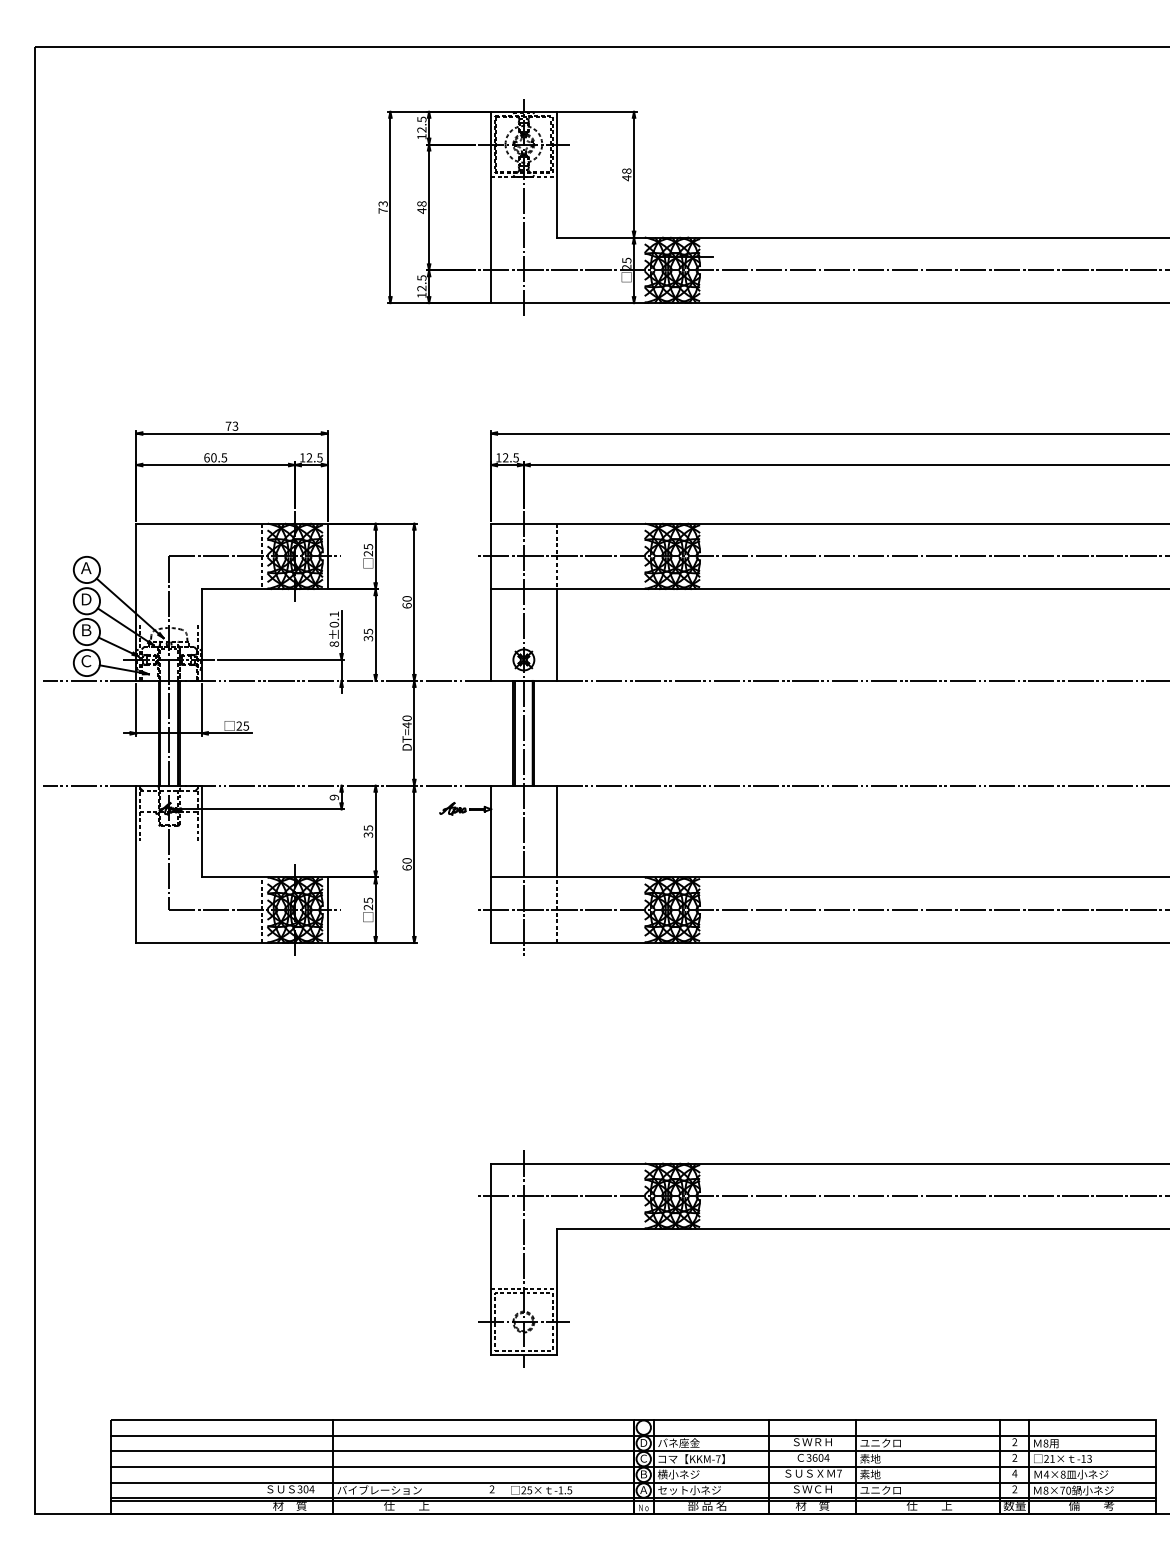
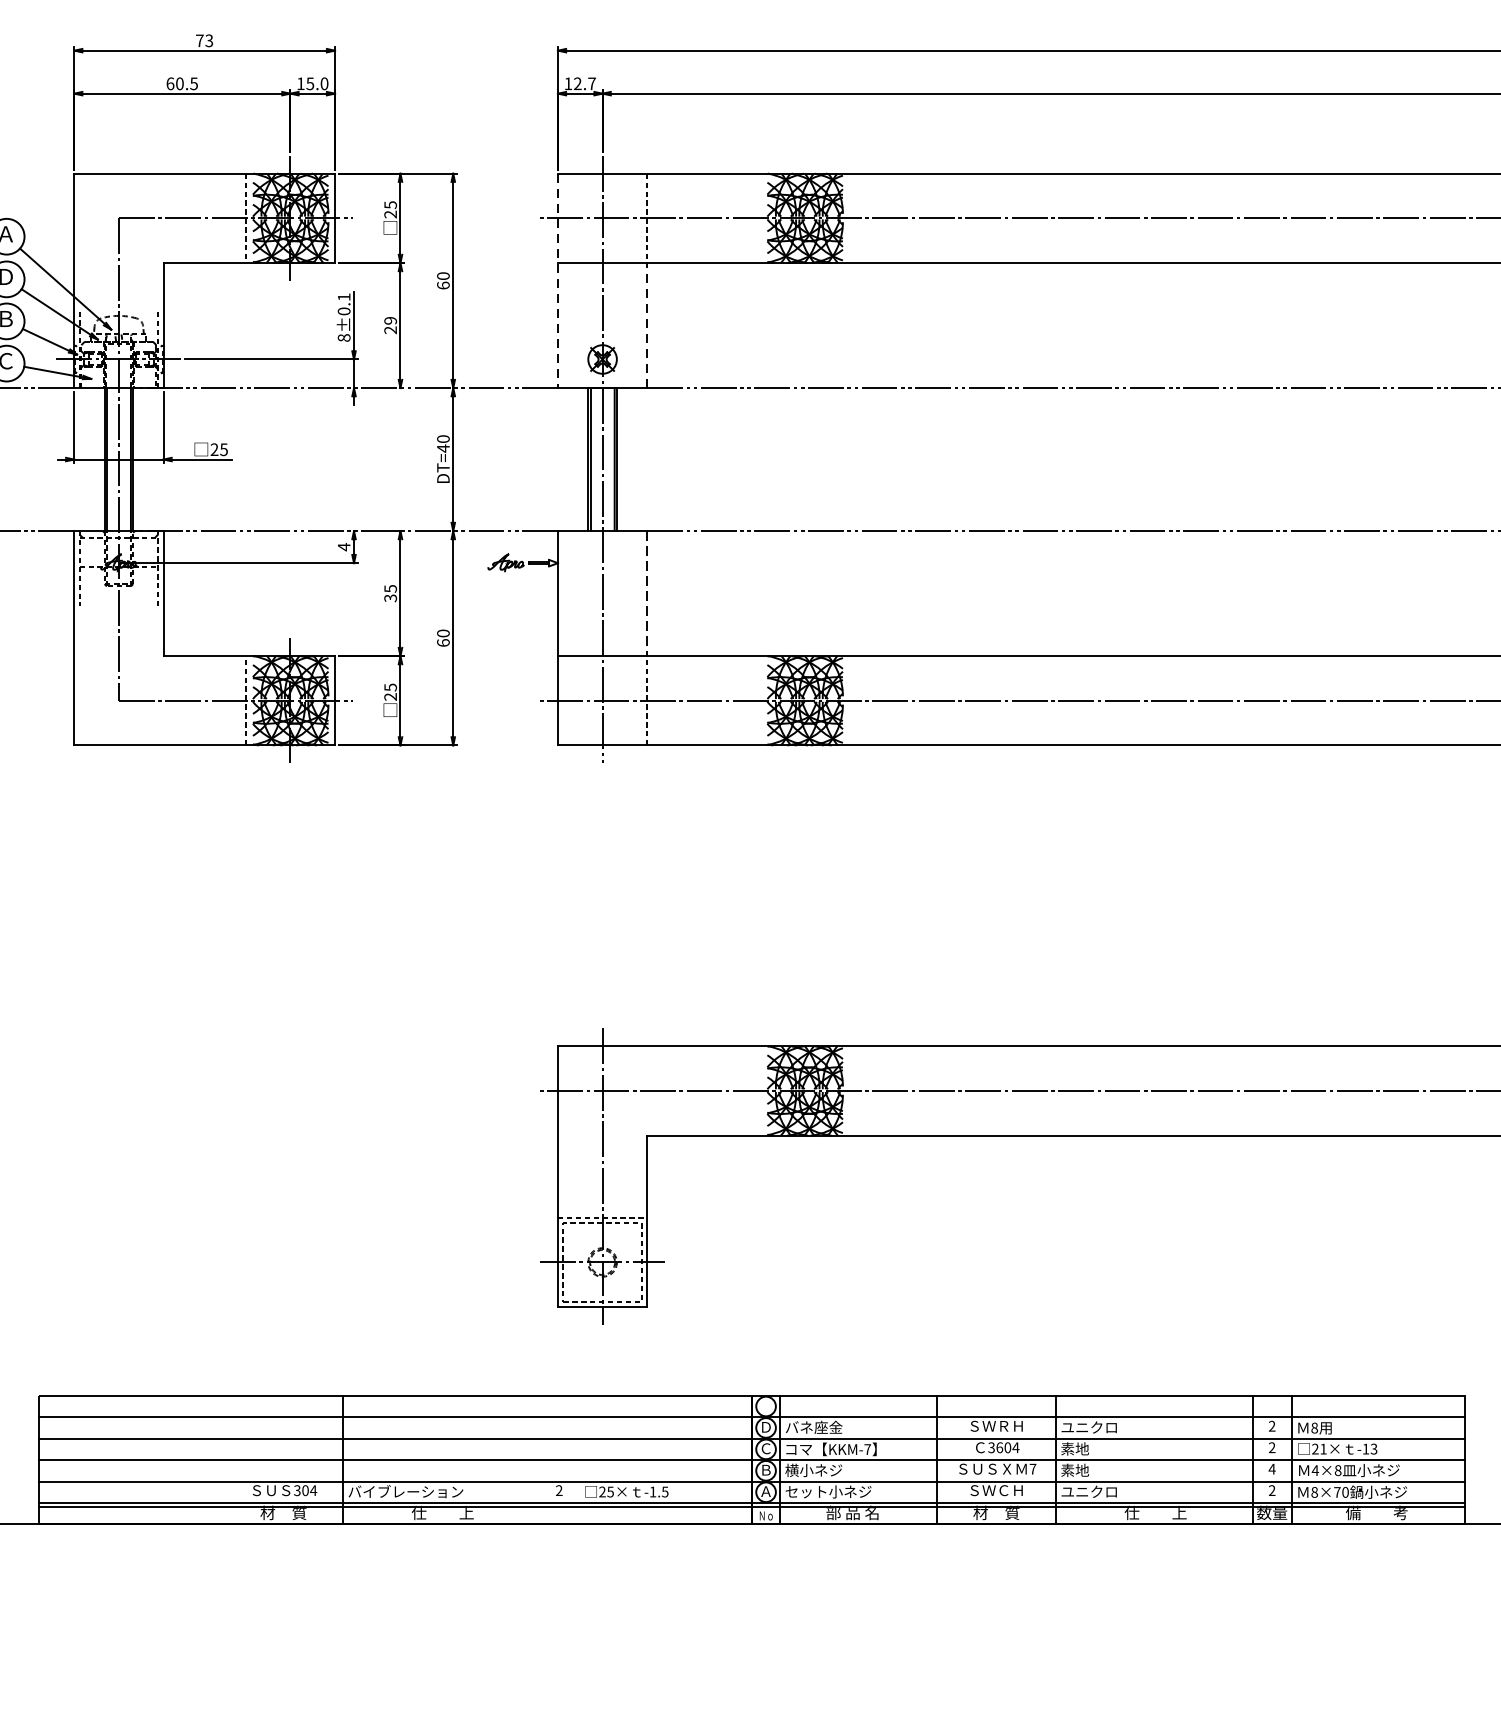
text: (314, 457) -> (317, 83), 12.5 -> 15.0
text: (515, 457) -> (591, 83), 12.5 -> 12.7
line: (491, 602) -> (558, 281), solid -> dashed
text: (368, 634) -> (390, 324), 35 -> 29
line: (556, 635) -> (647, 326), solid -> dashed
text: (334, 797) -> (344, 547), 9 -> 4
line: (556, 831) -> (647, 593), solid -> dashed

